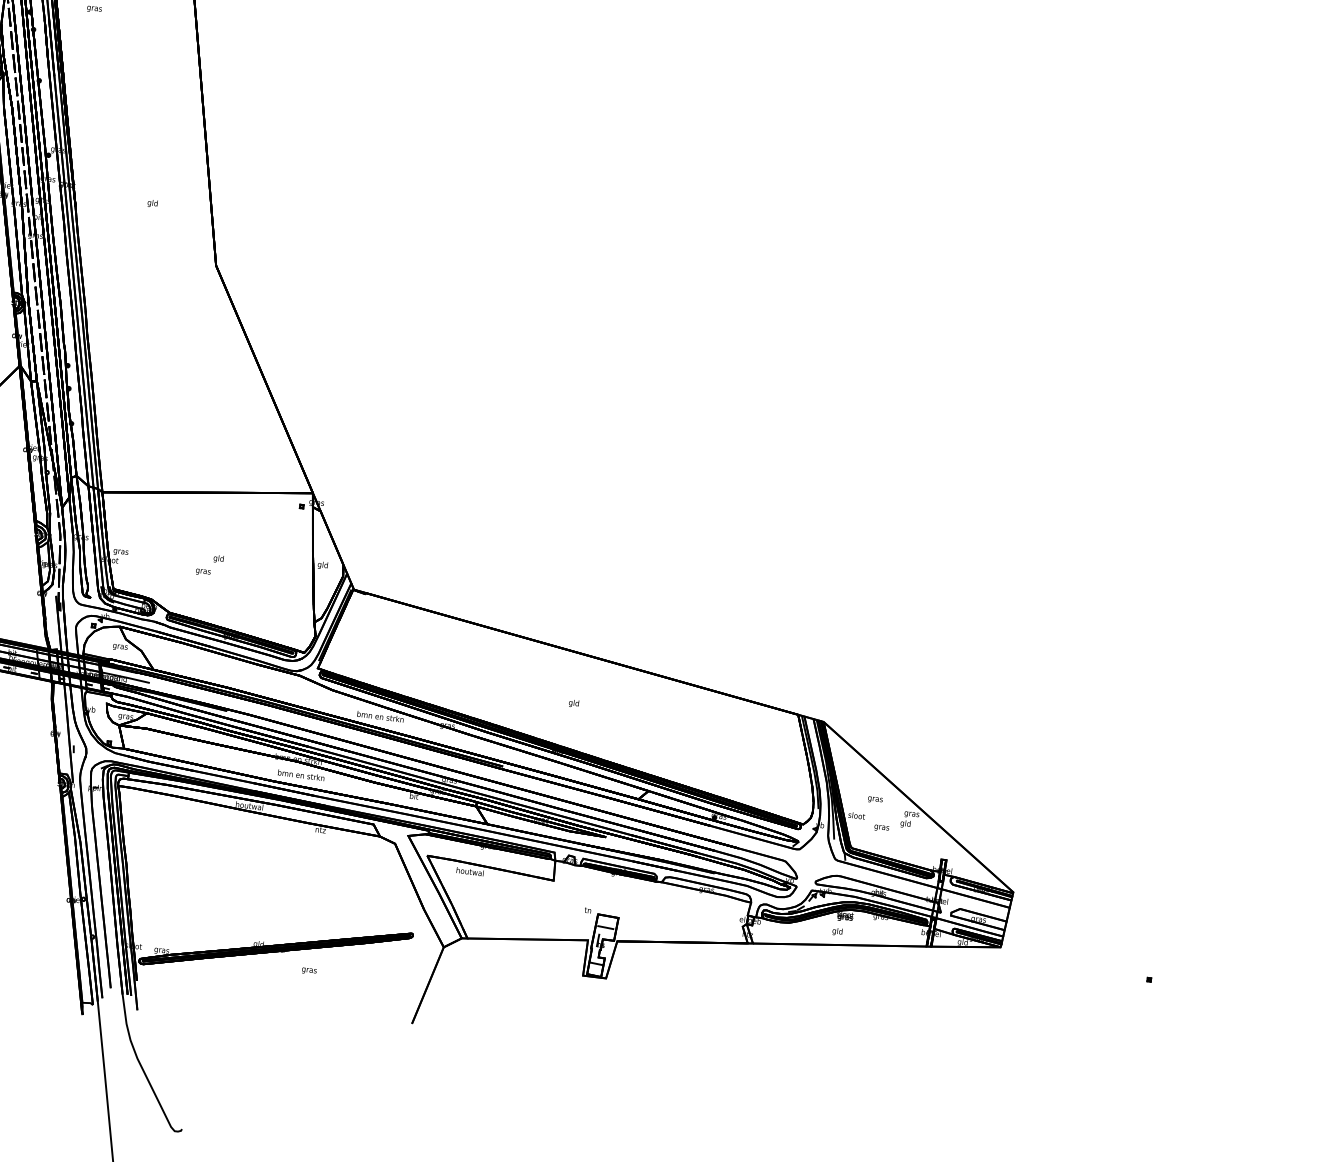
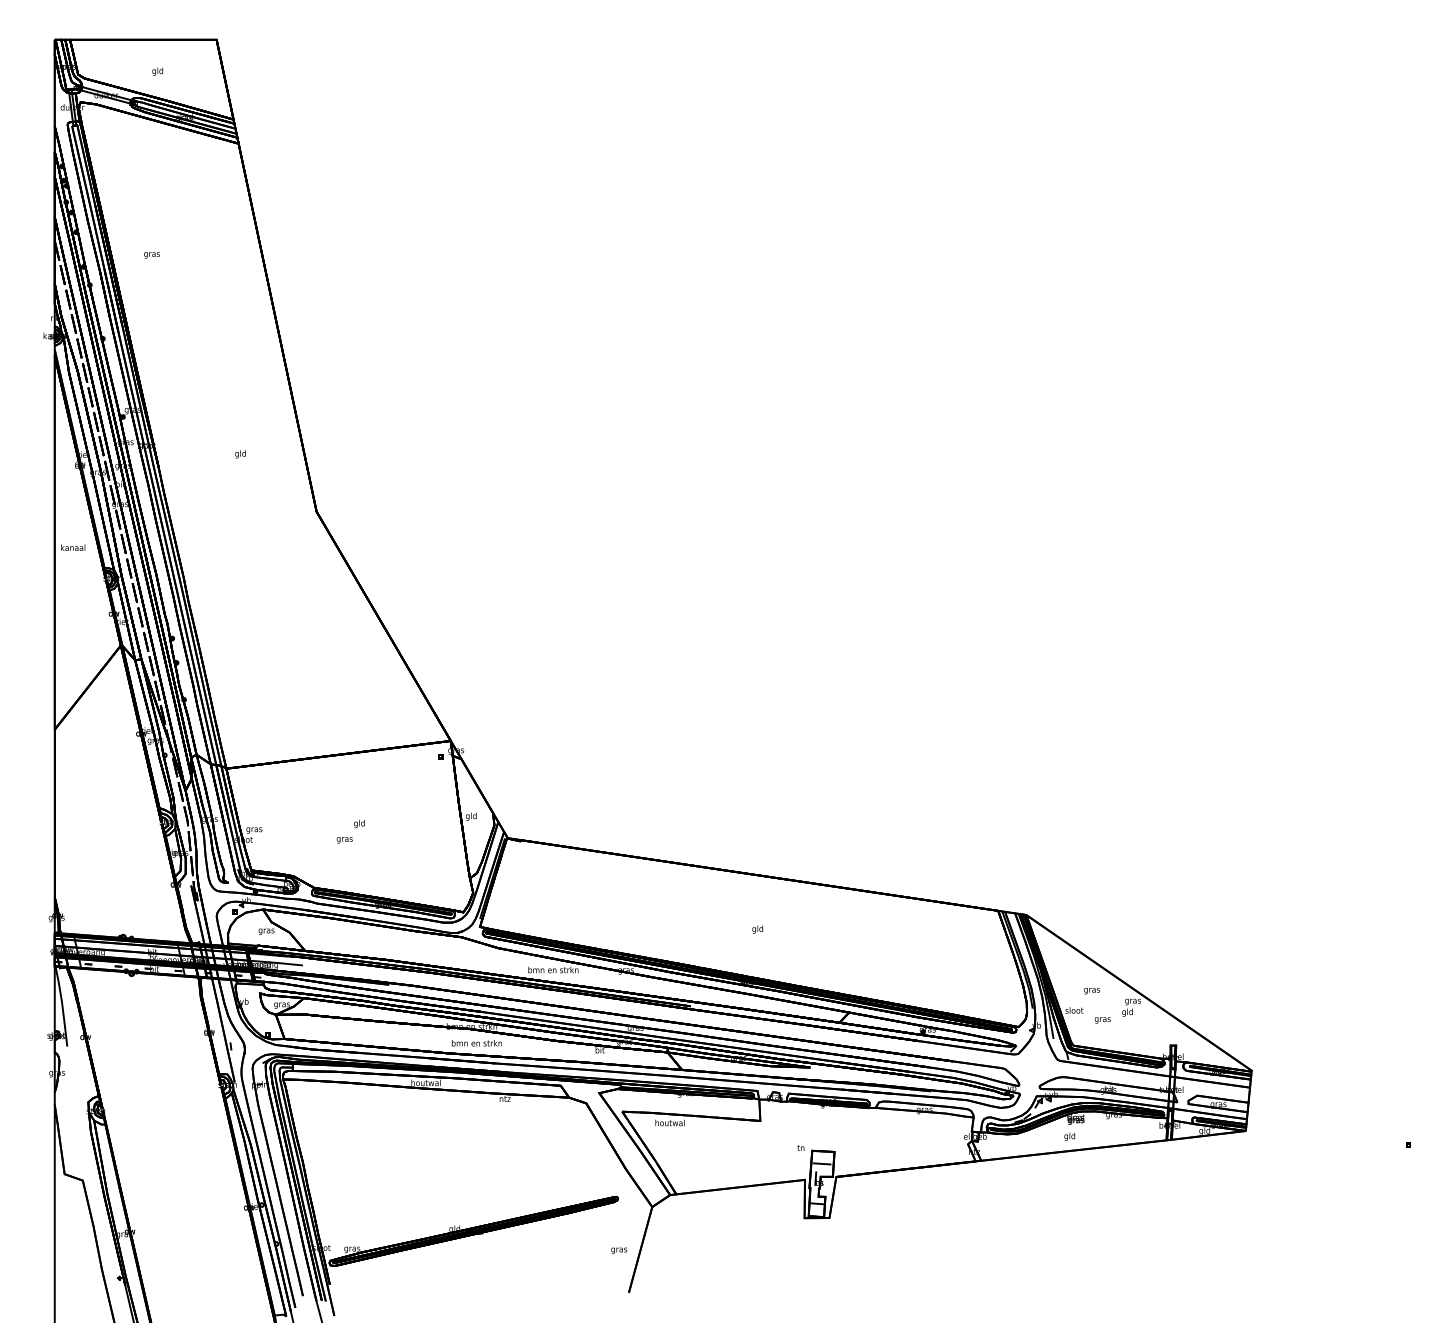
text: (309, 970) -> (619, 1250), moved

